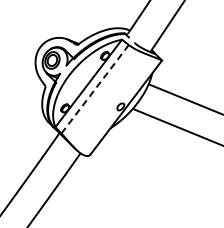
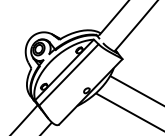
line: (95, 89) -> (69, 75), dashed -> solid

